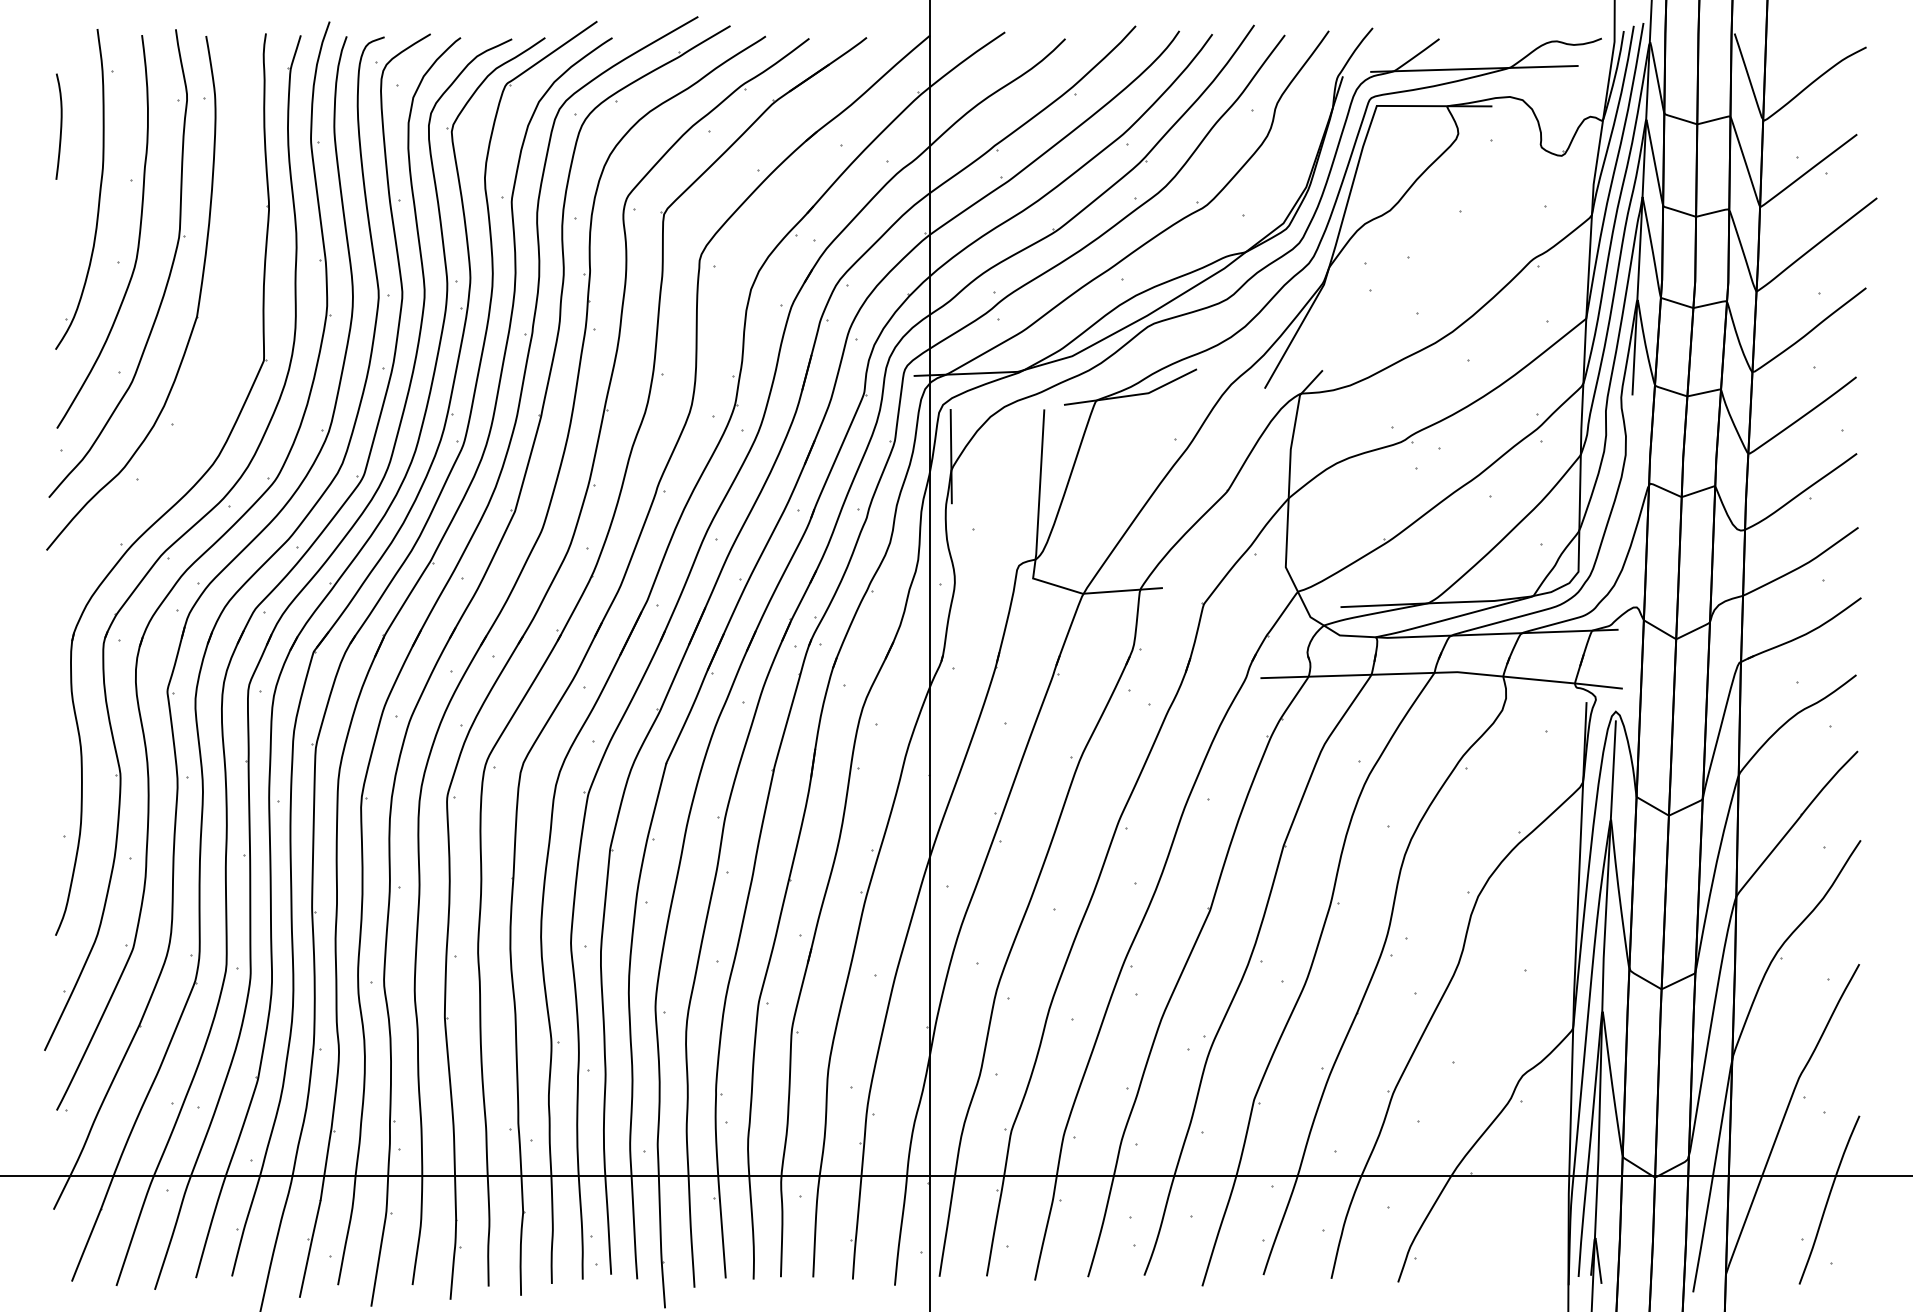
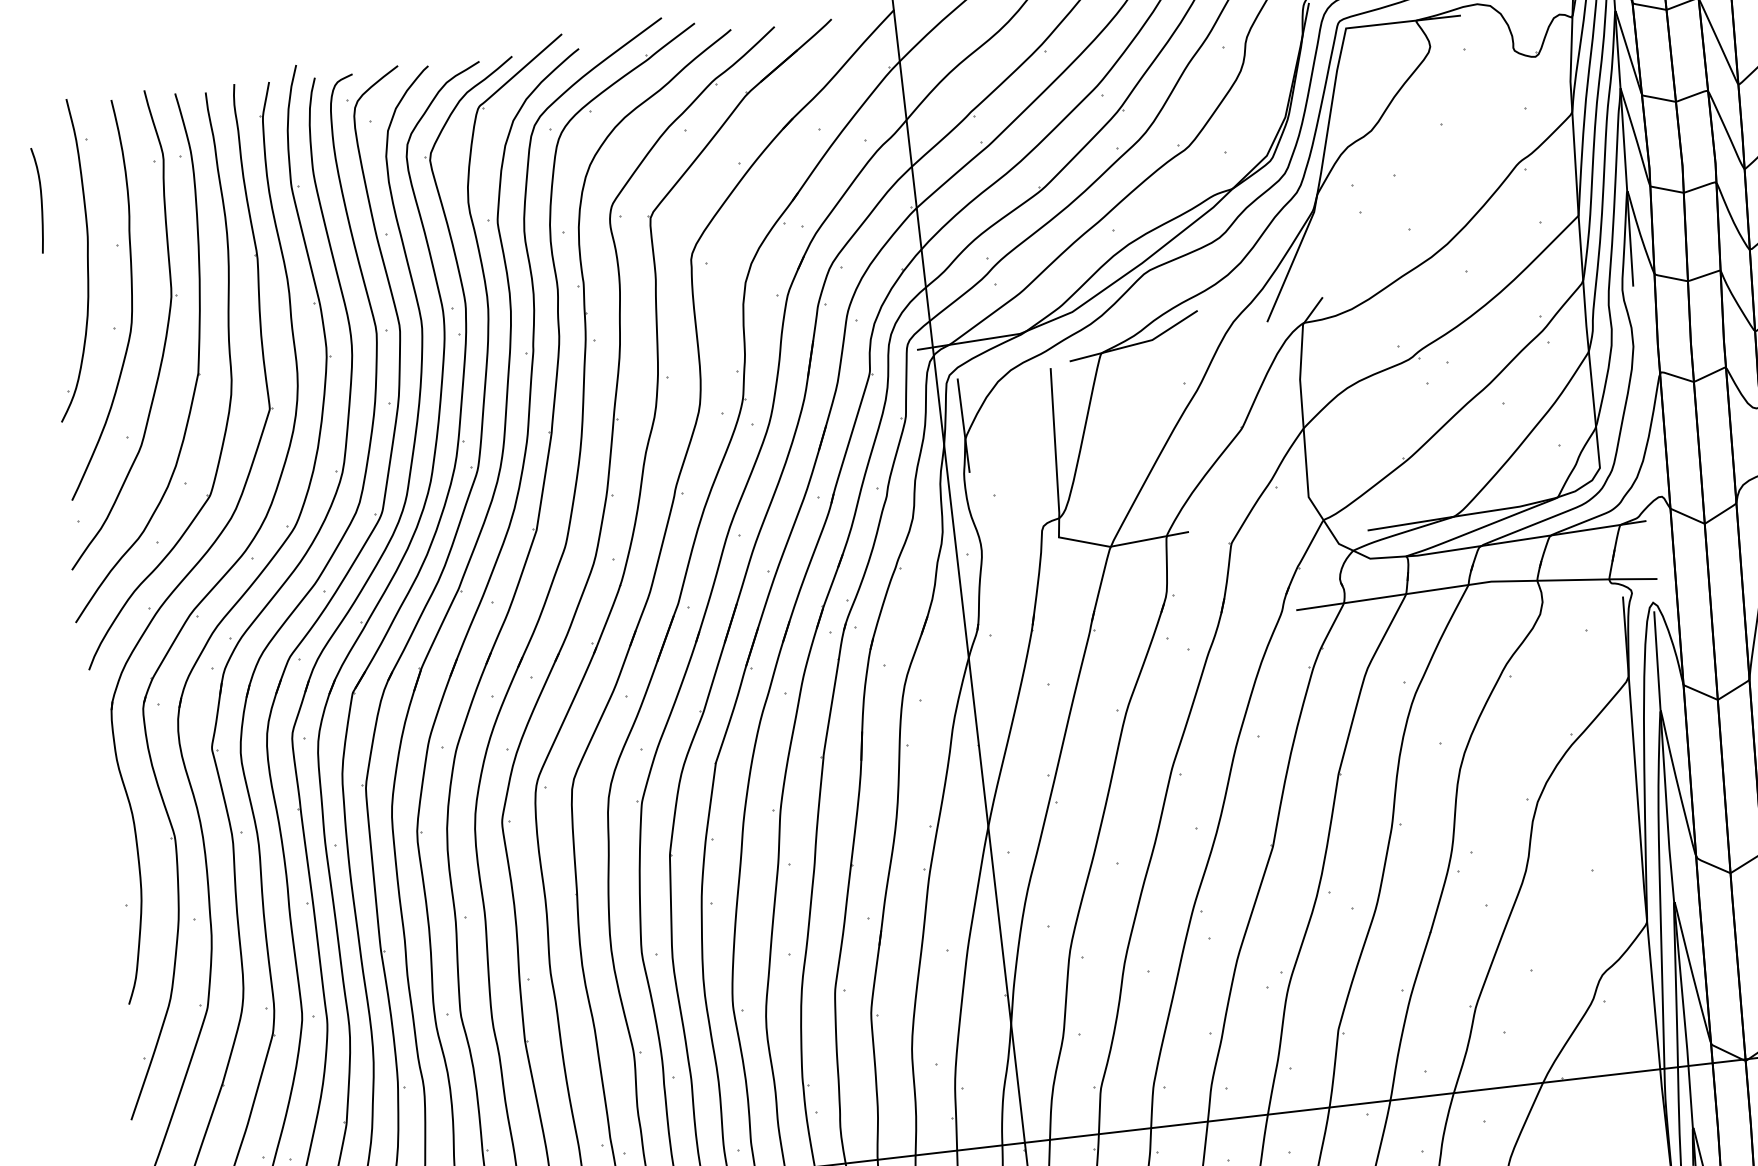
part: (228, 319) -> (229, 372), added

